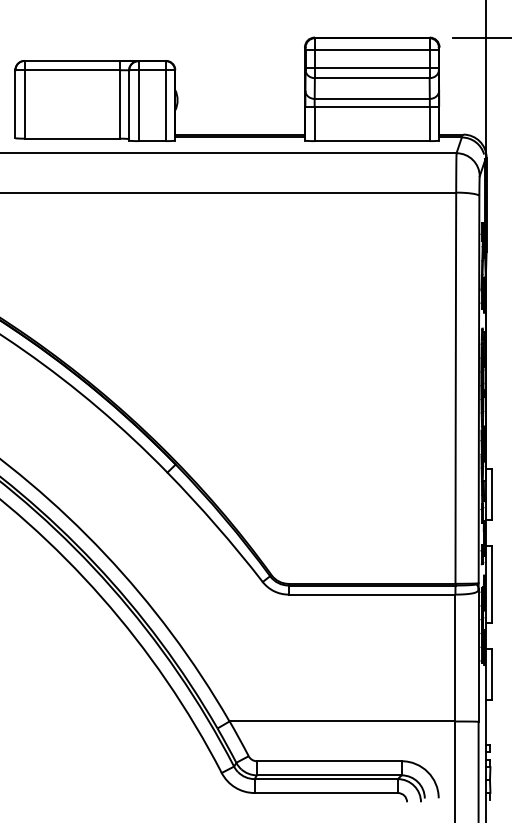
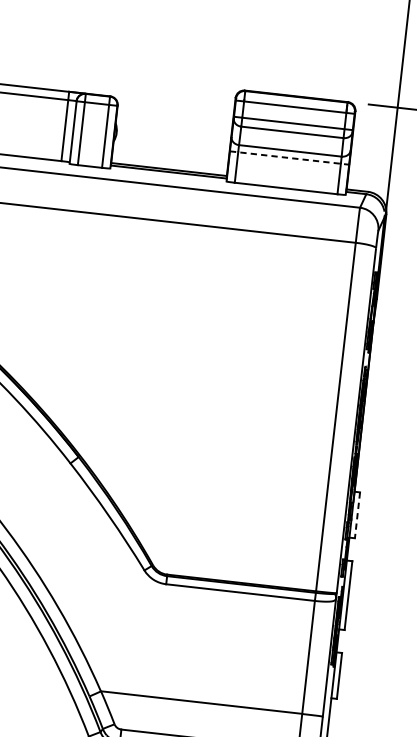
line: (372, 106) -> (289, 157), solid -> dashed
line: (491, 494) -> (357, 515), solid -> dashed

